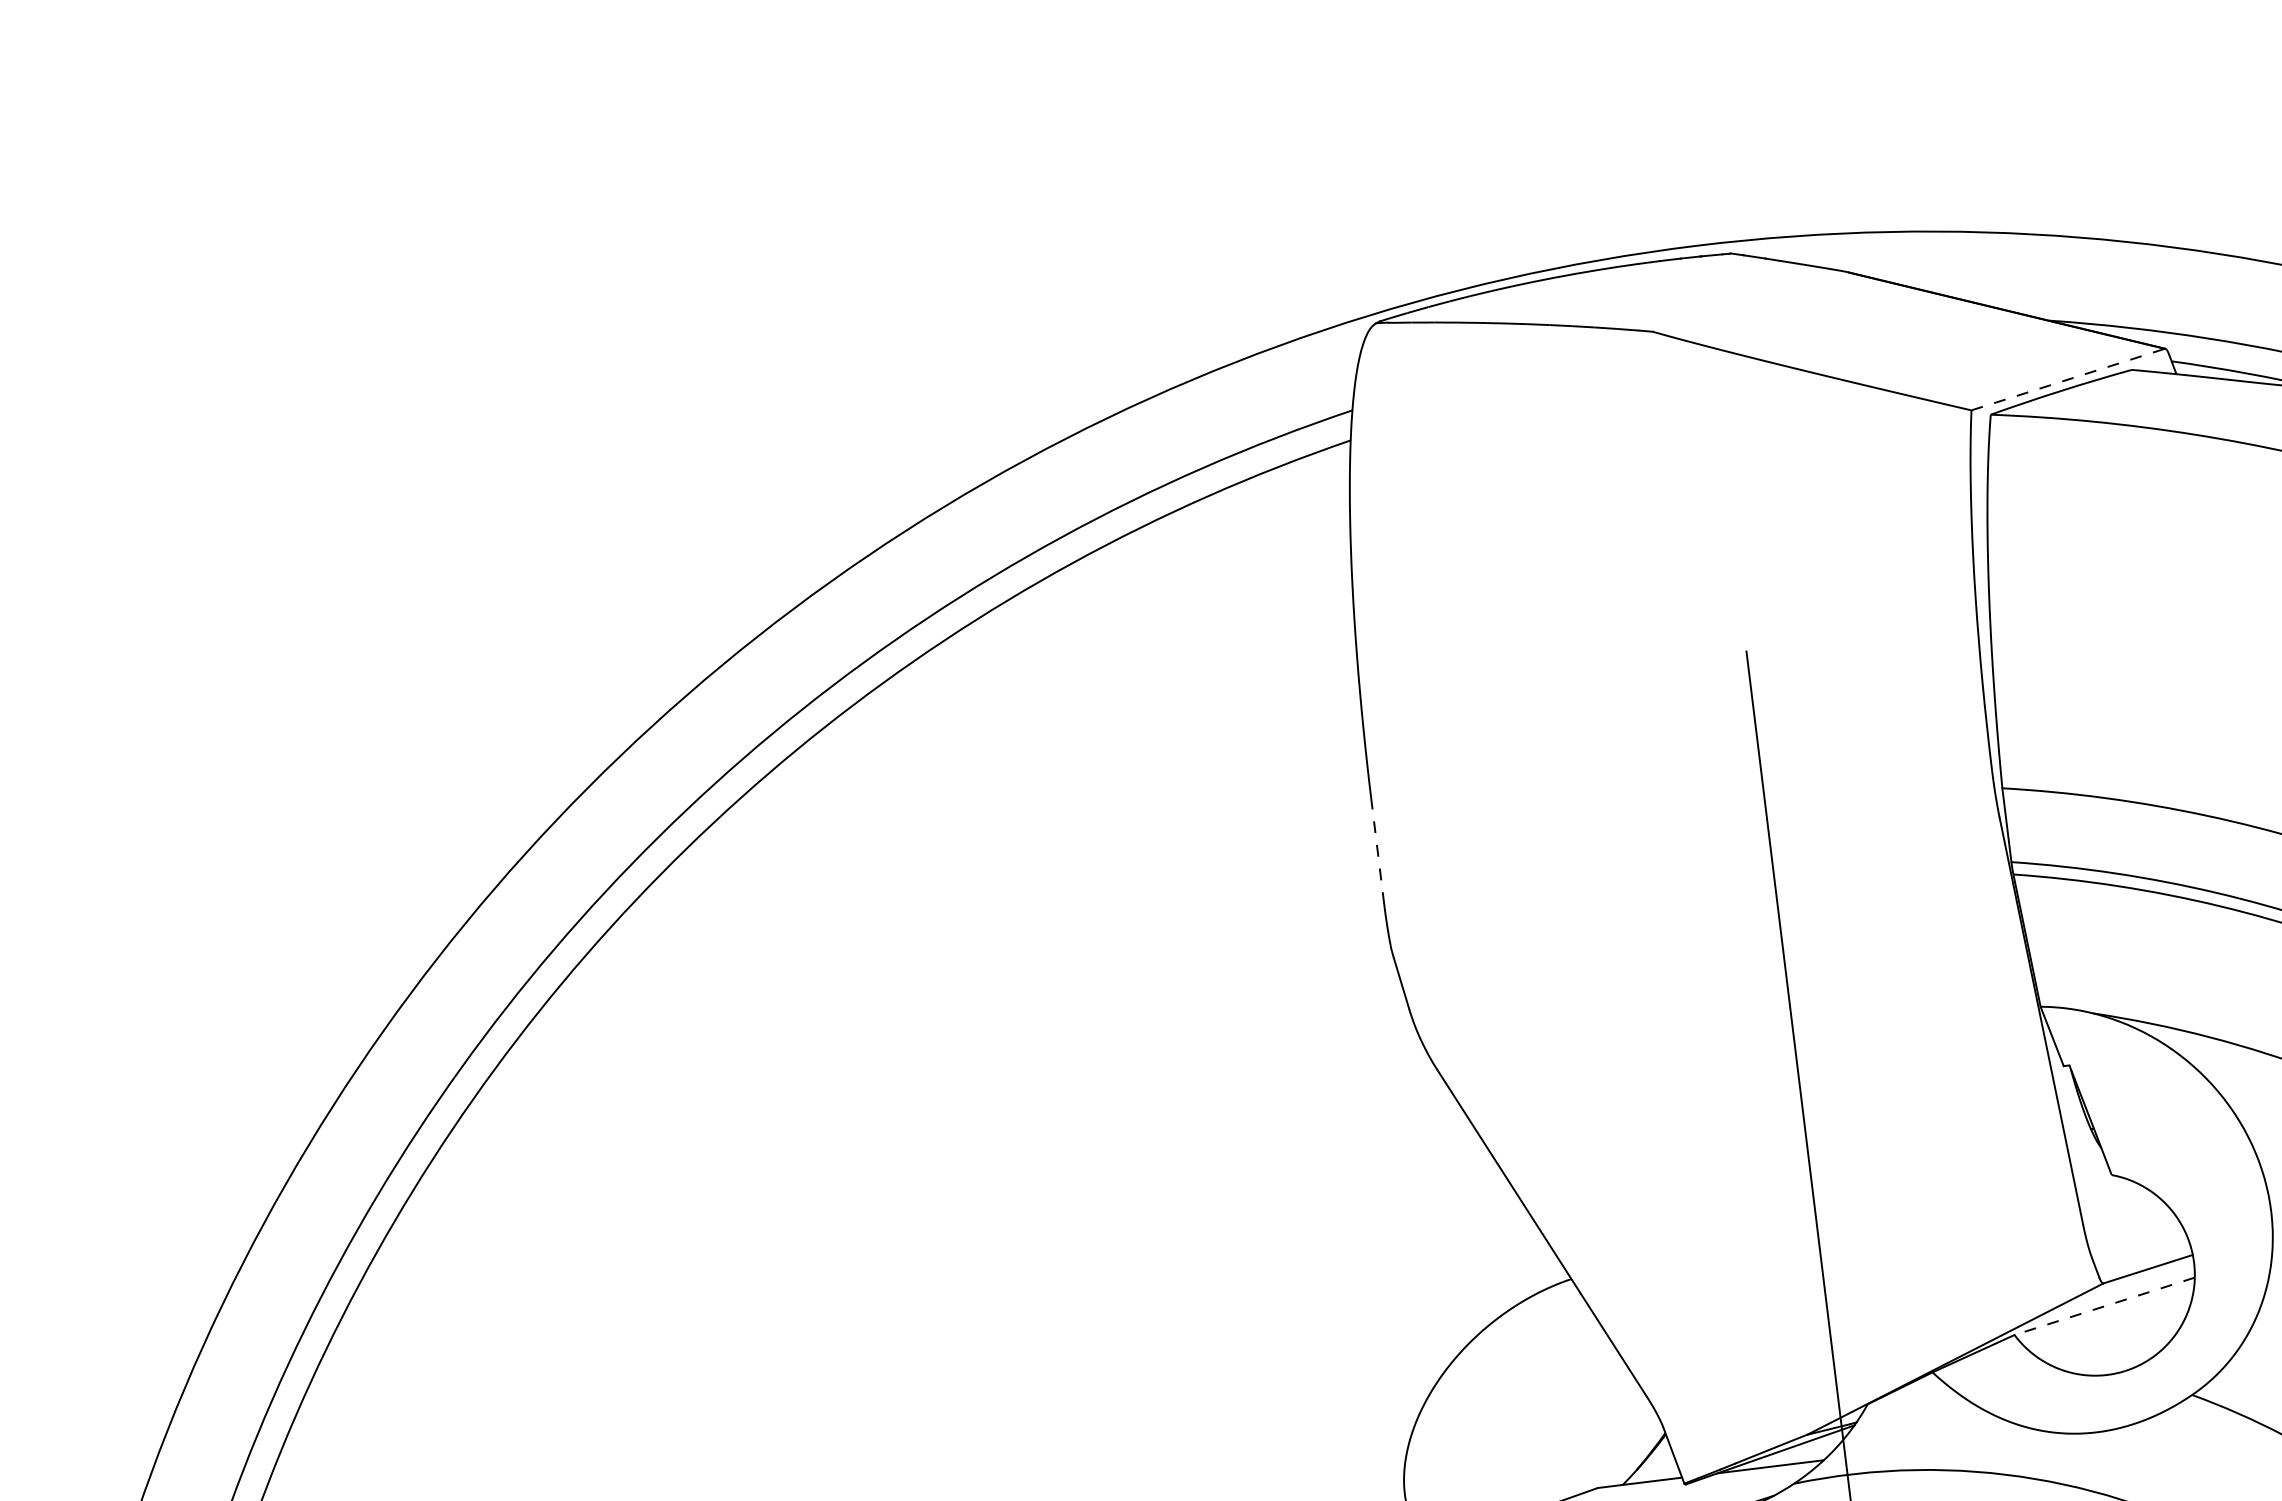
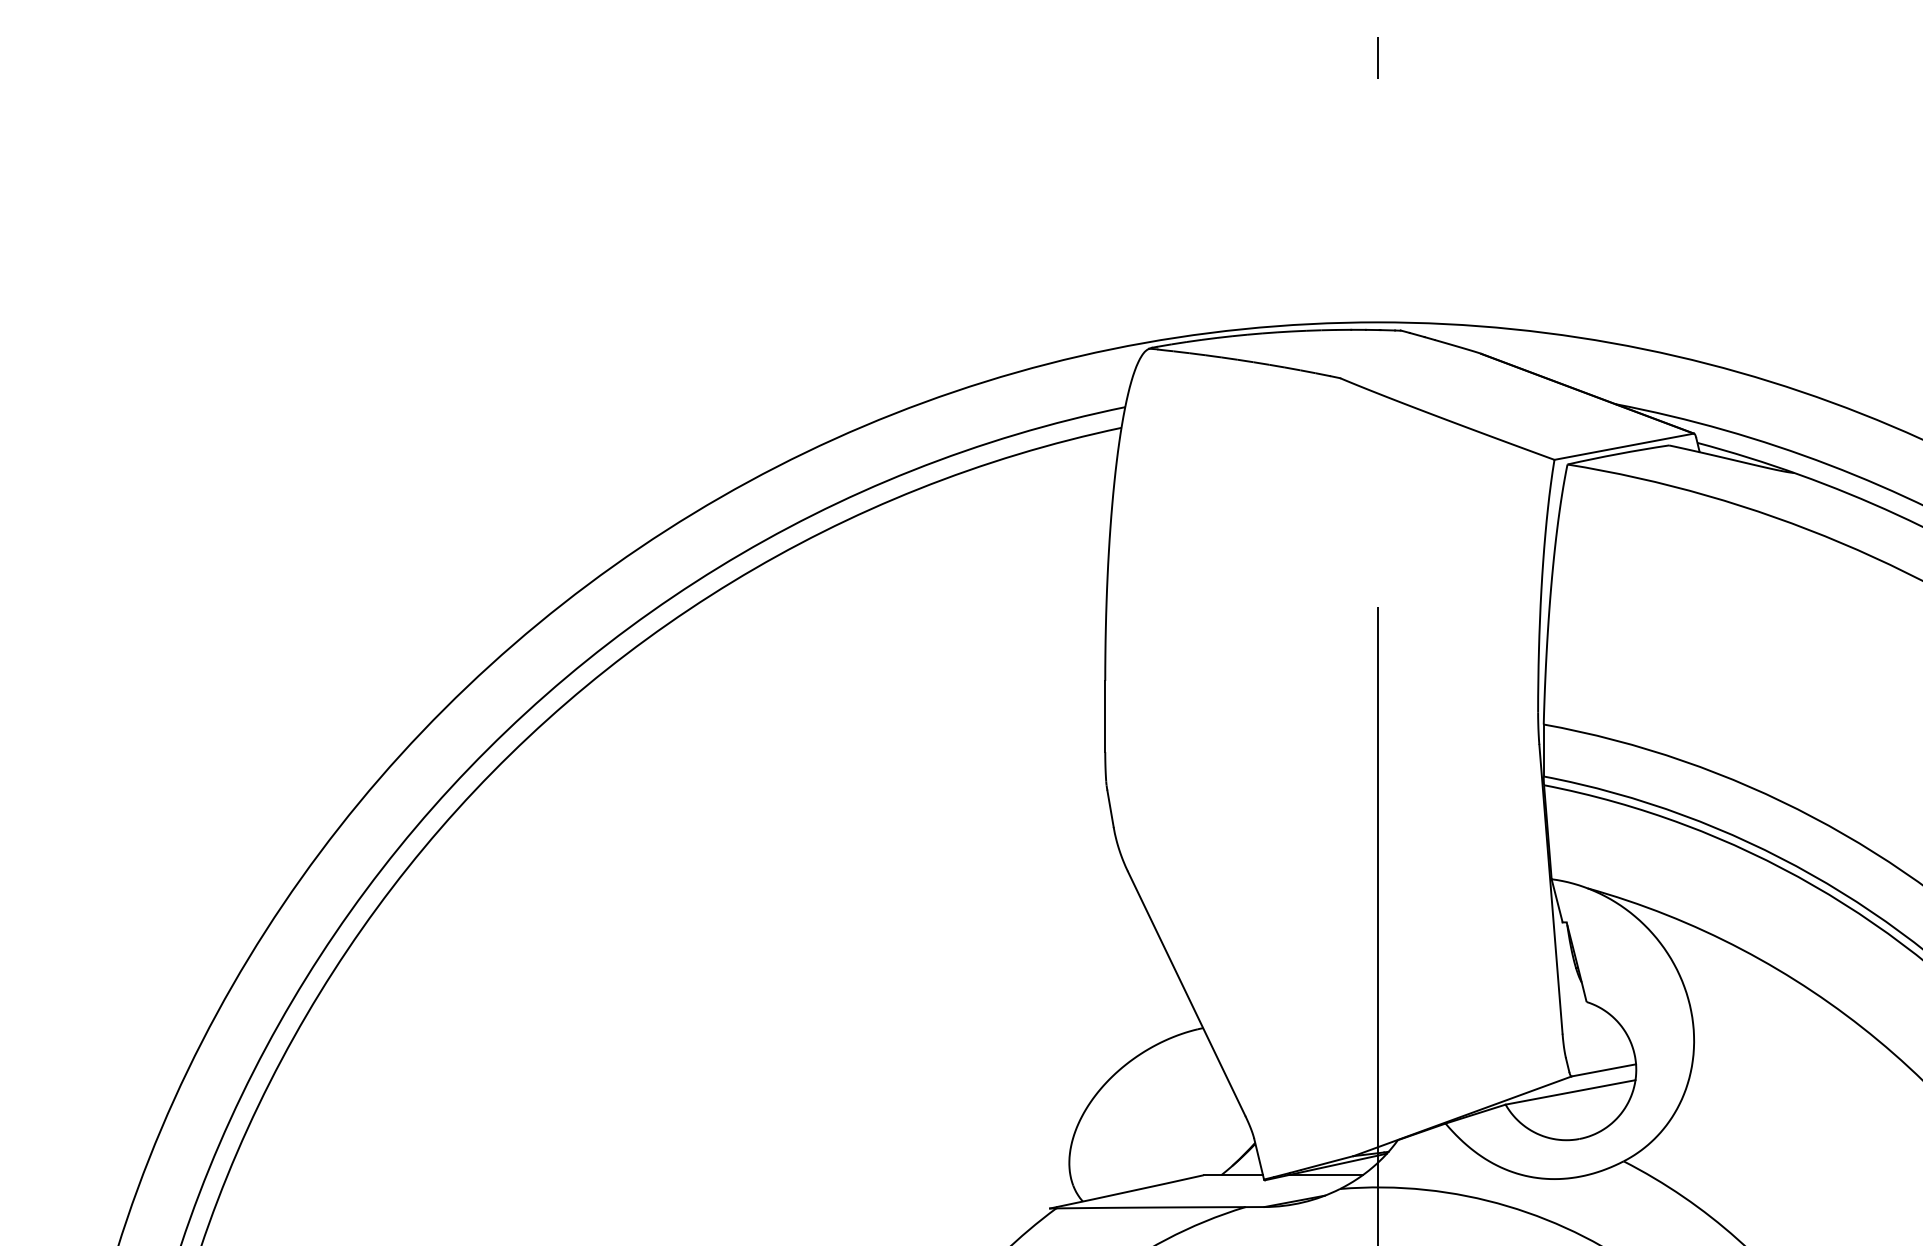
line: (2068, 379) -> (1624, 446), dashed -> solid
line: (1378, 853) -> (1105, 716), dashed -> solid
line: (2104, 1306) -> (1570, 1092), dashed -> solid

